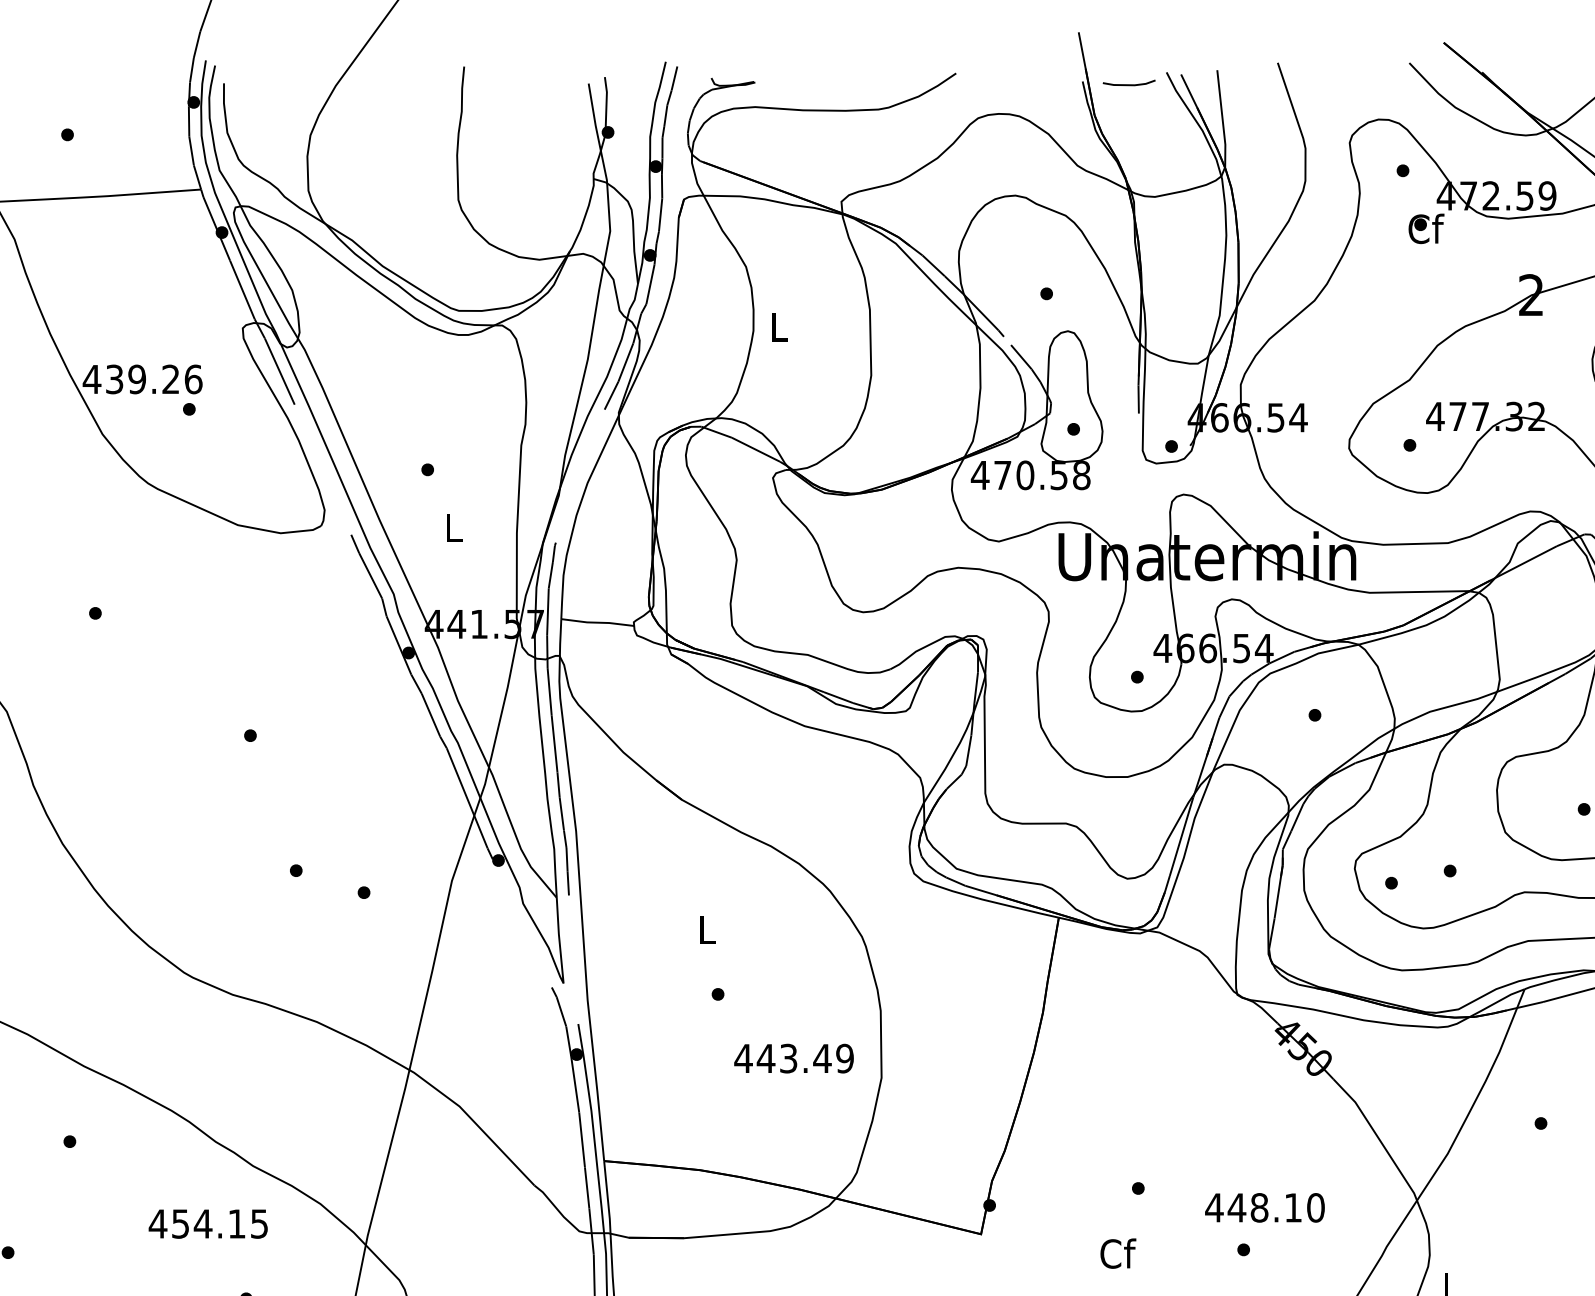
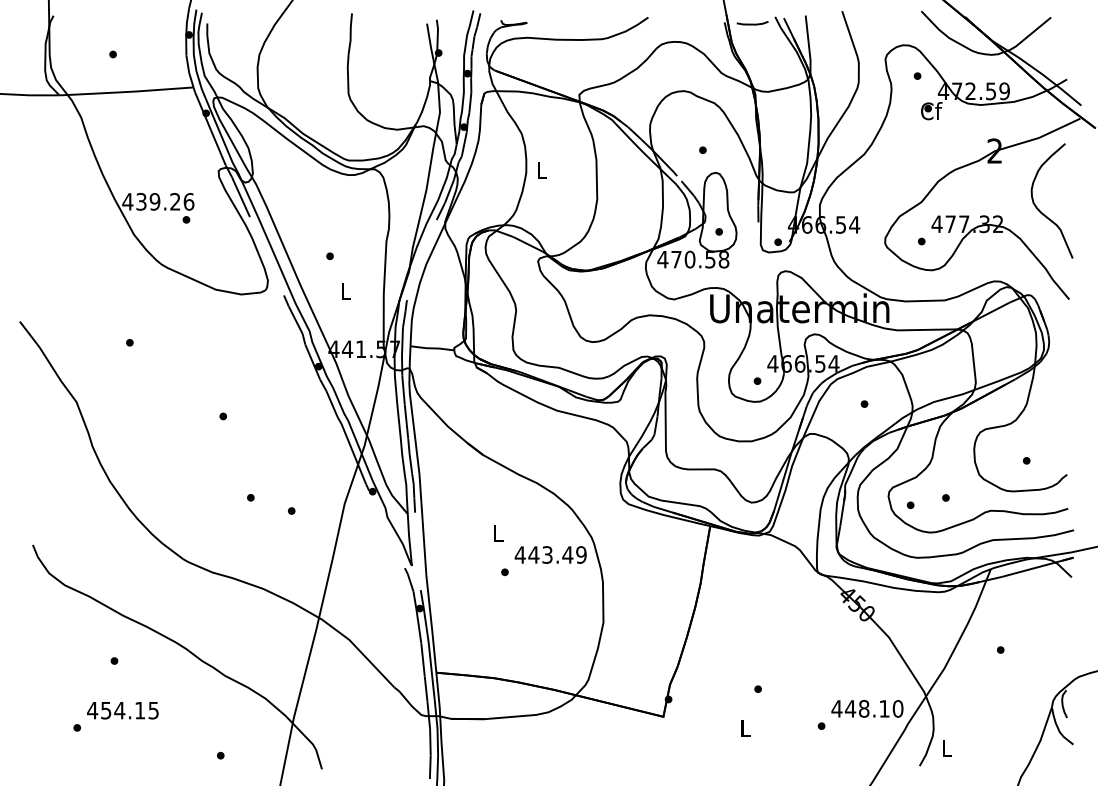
text: (793, 1057) -> (550, 554), moved
text: (1265, 1207) -> (867, 708), moved
text: (207, 1223) -> (122, 710), moved
text: (1117, 1253) -> (745, 728), Cf -> L

